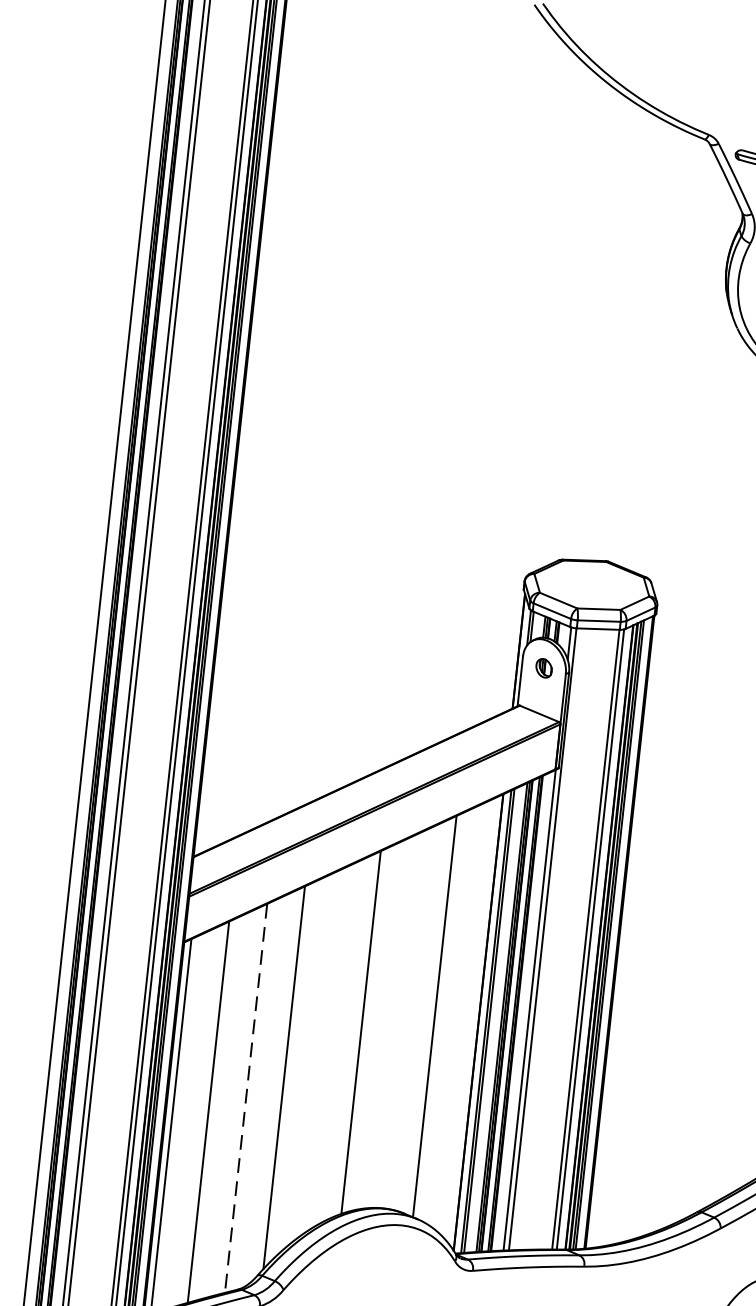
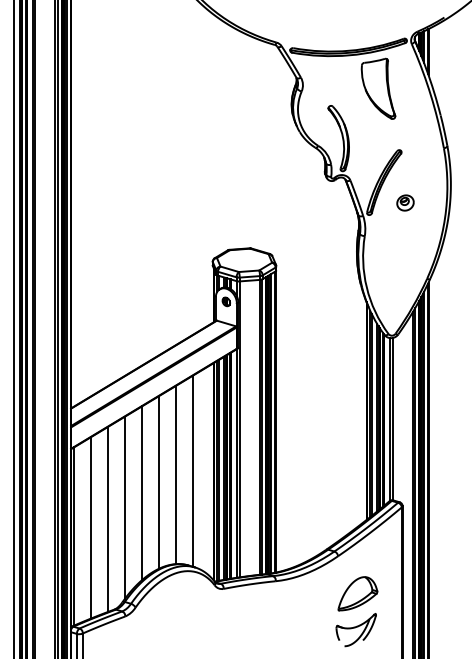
line: (397, 1019) -> (175, 474), added
line: (324, 1051) -> (142, 493), added
line: (246, 1098) -> (108, 519), dashed -> solid

